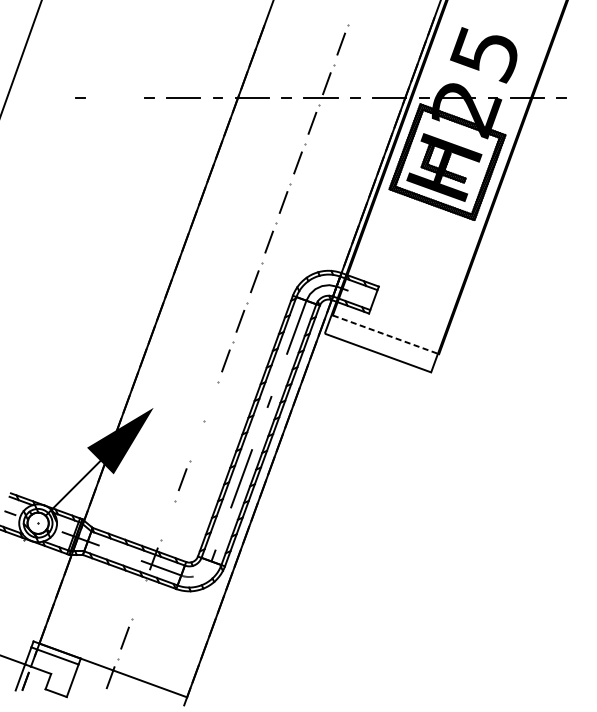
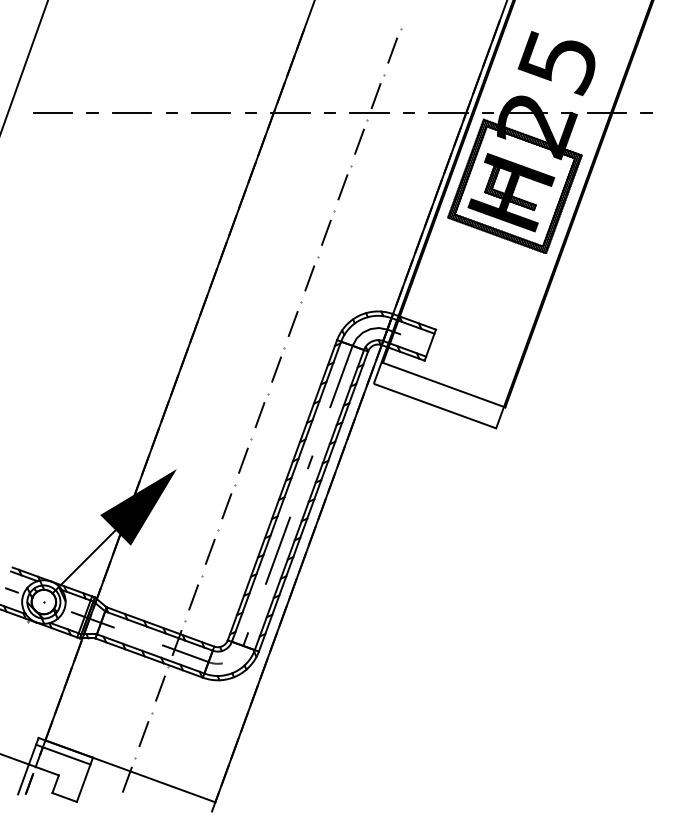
line: (45, 97) -> (52, 112), added
line: (115, 97) -> (132, 112), added
line: (386, 335) -> (444, 385), dashed -> solid
line: (211, 400) -> (243, 460), added
line: (196, 440) -> (226, 506), added
line: (168, 519) -> (193, 597), added
line: (139, 598) -> (160, 688), added

